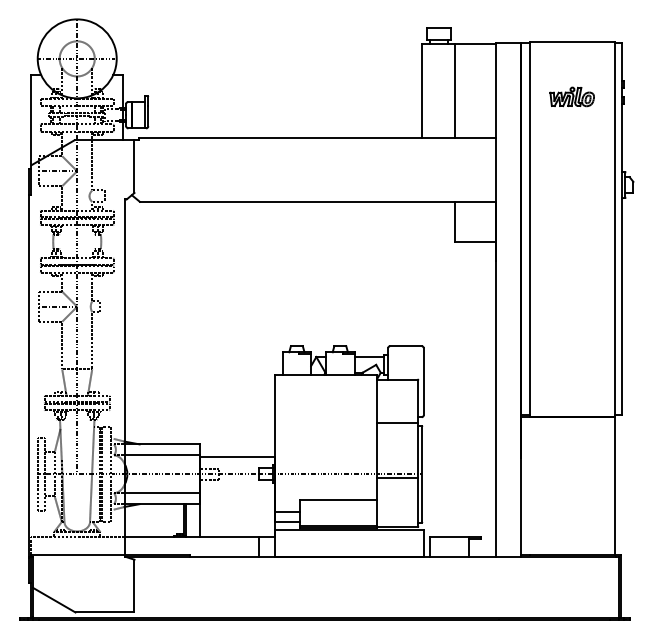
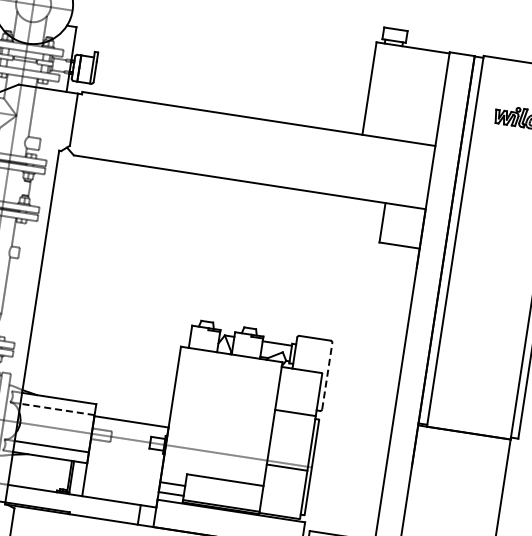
line: (455, 90) -> (402, 93), removed
line: (423, 381) -> (327, 375), solid -> dashed
line: (162, 455) -> (57, 409), solid -> dashed

